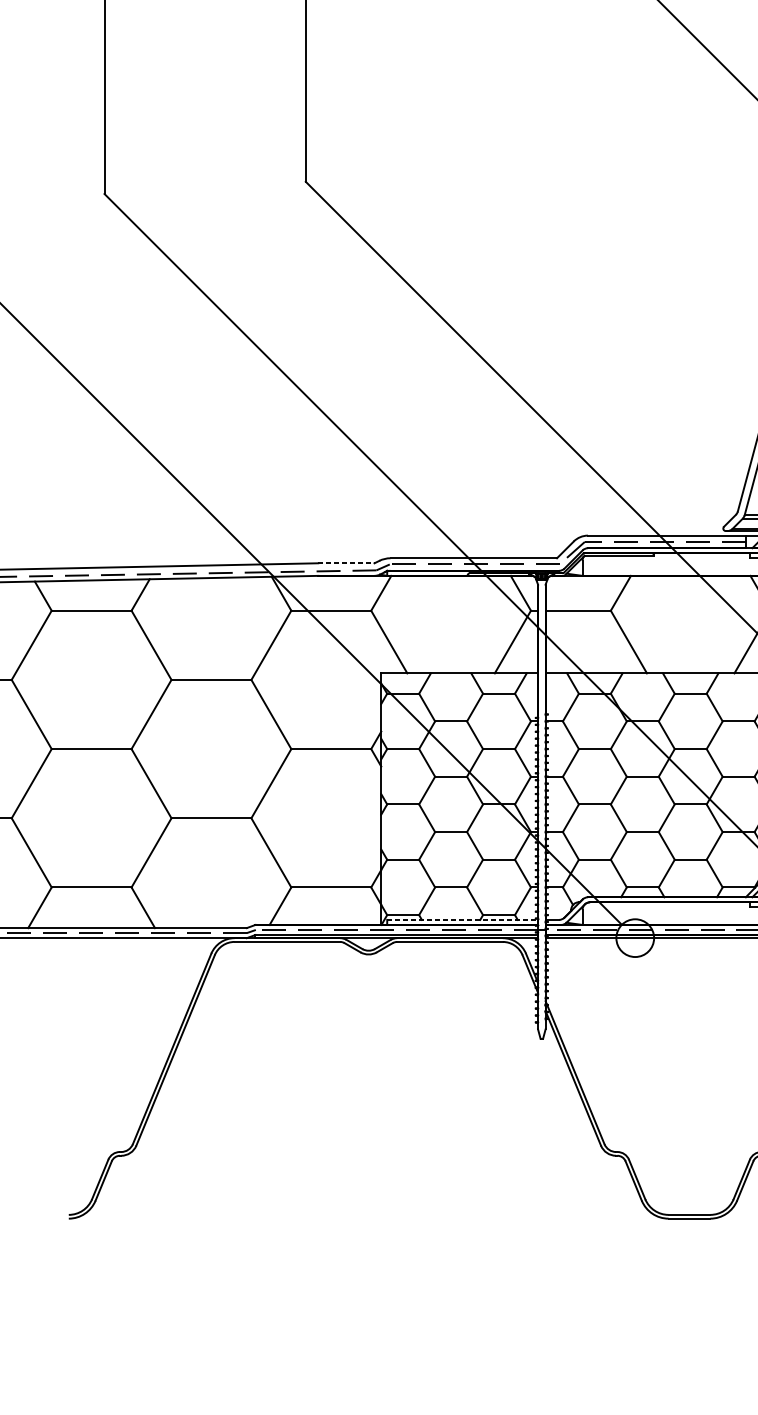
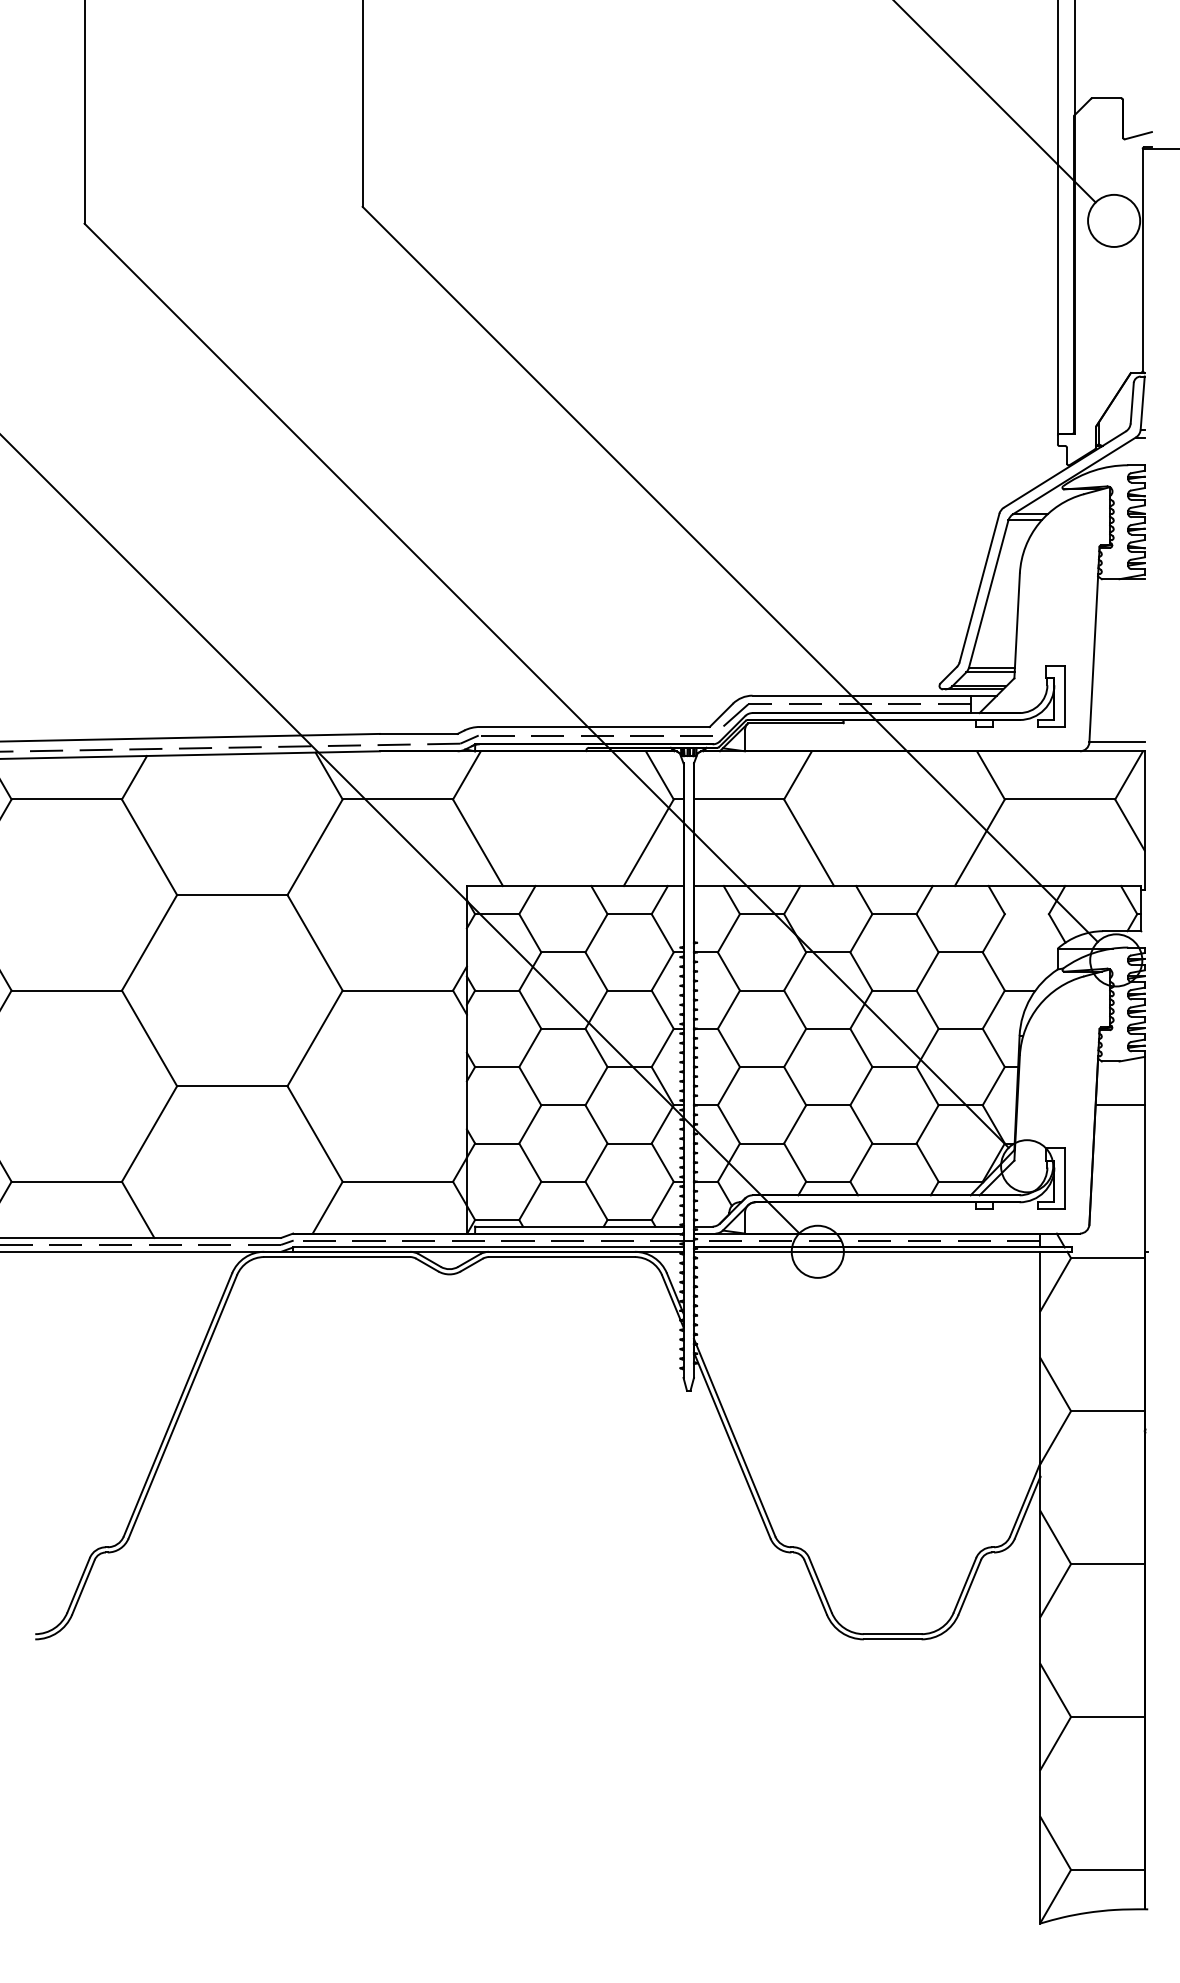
line: (346, 562) -> (418, 733), dashed -> solid
line: (462, 919) -> (579, 1226), dashed -> solid

